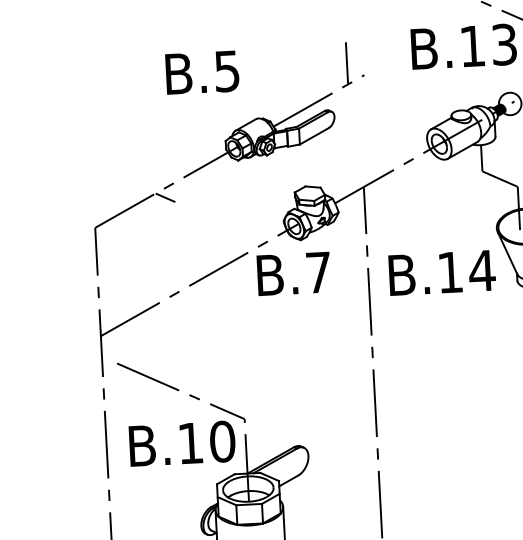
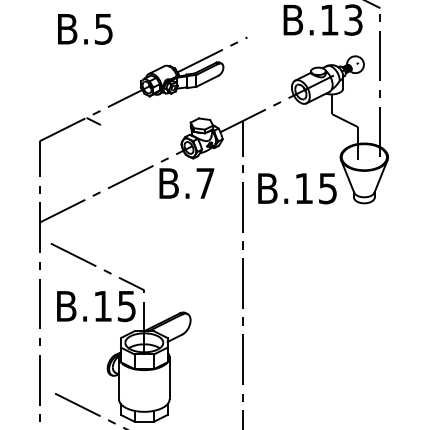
line: (346, 62) -> (234, 27), removed
text: (202, 73) -> (85, 29), moved
text: (481, 270) -> (327, 188), B.14 -> B.15
text: (222, 441) -> (126, 306), B.10 -> B.15

